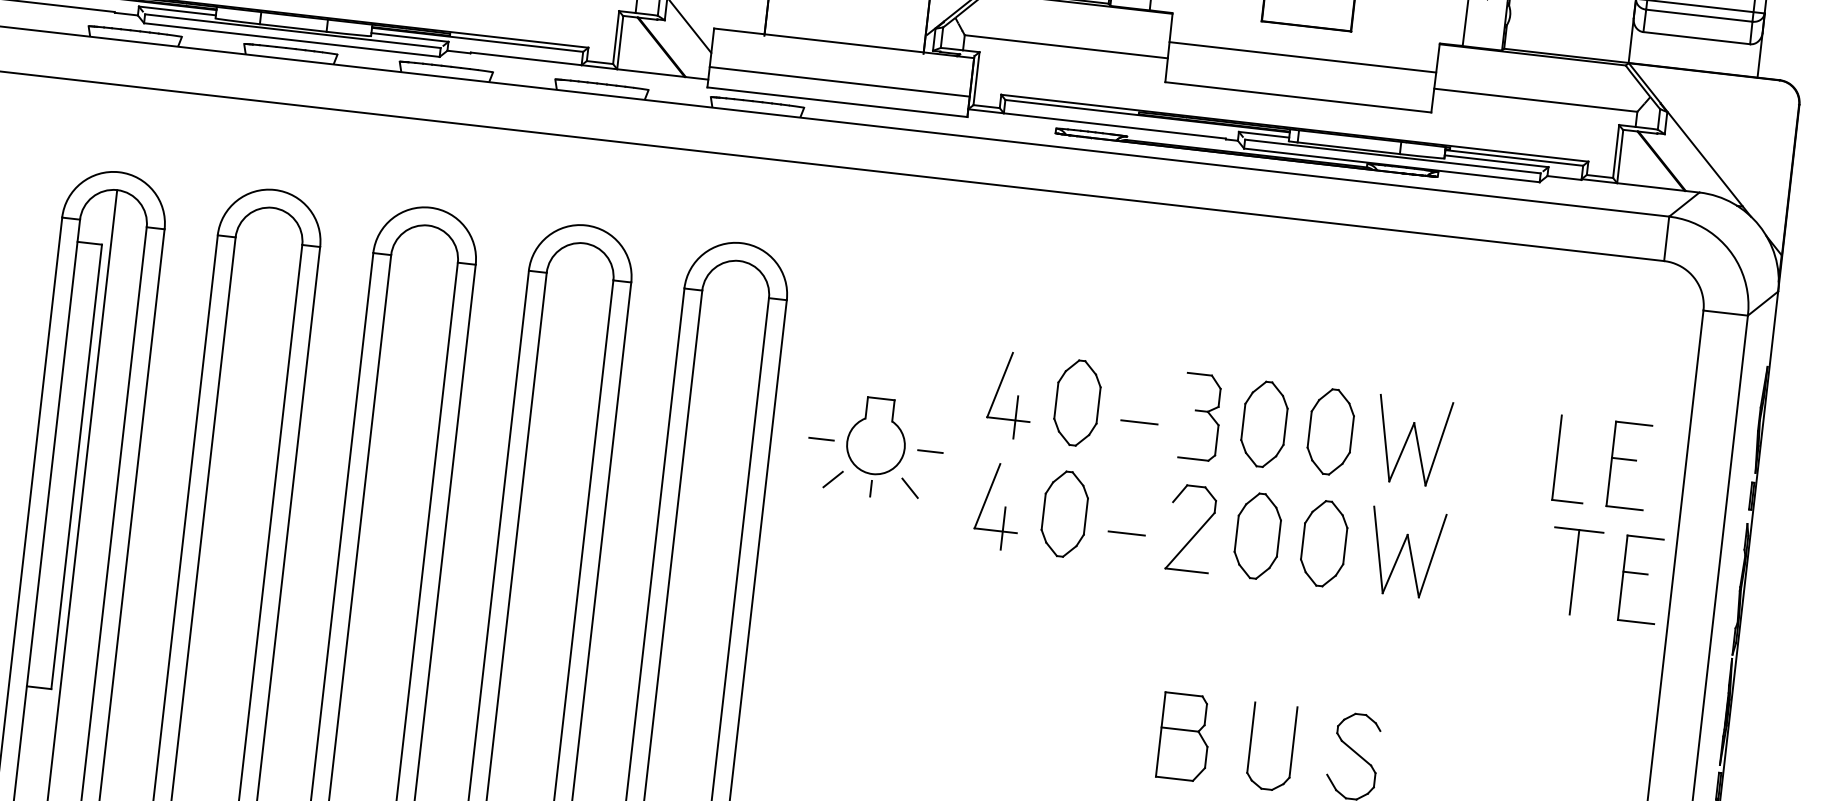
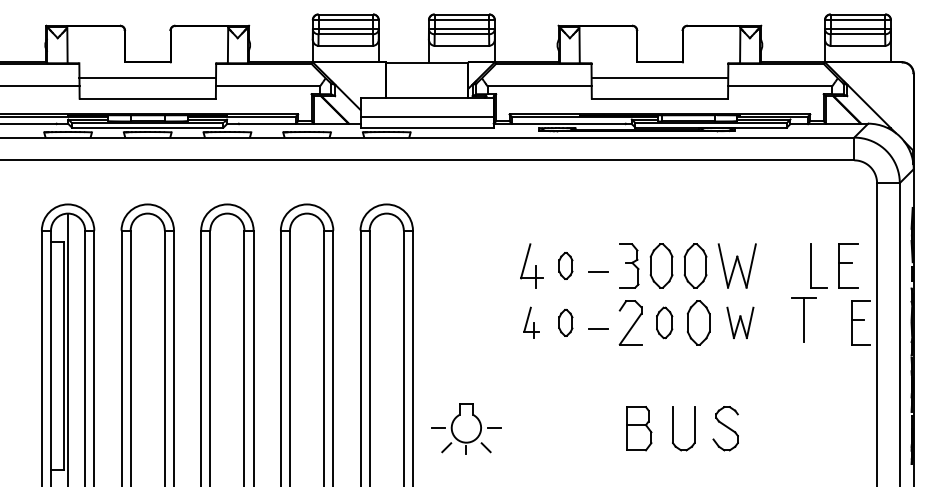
part: (1076, 402) -> (565, 265), size x0.6
part: (876, 446) -> (466, 428), moved
part: (997, 505) -> (531, 322), size x0.7
part: (1064, 513) -> (565, 322), size x0.6
part: (1257, 535) -> (664, 322), size x0.7
part: (1405, 552) -> (740, 322), size x0.7
part: (1573, 571) -> (803, 319), moved

